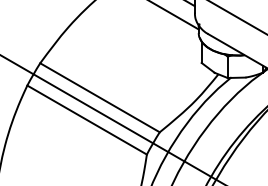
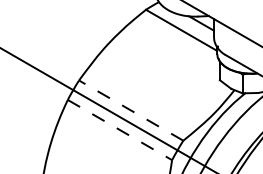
line: (99, 97) -> (130, 110), solid -> dashed
line: (87, 120) -> (120, 130), solid -> dashed

